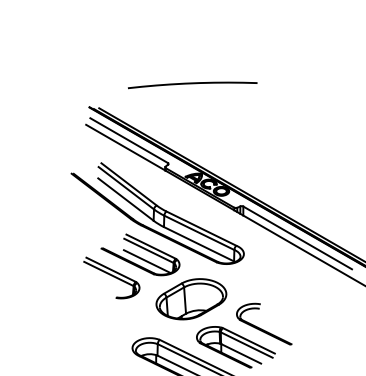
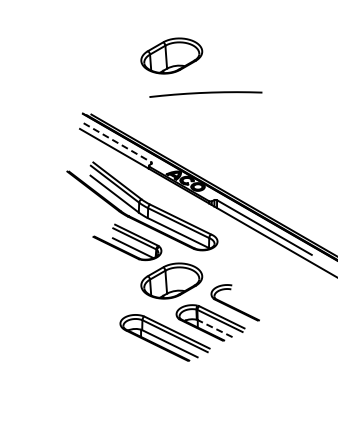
part: (191, 40) -> (171, 55), added
curve: (192, 84) -> (205, 93), moved
line: (129, 141) -> (117, 143), solid -> dashed
part: (111, 277) -> (102, 262), removed
line: (240, 353) -> (214, 328), solid -> dashed

